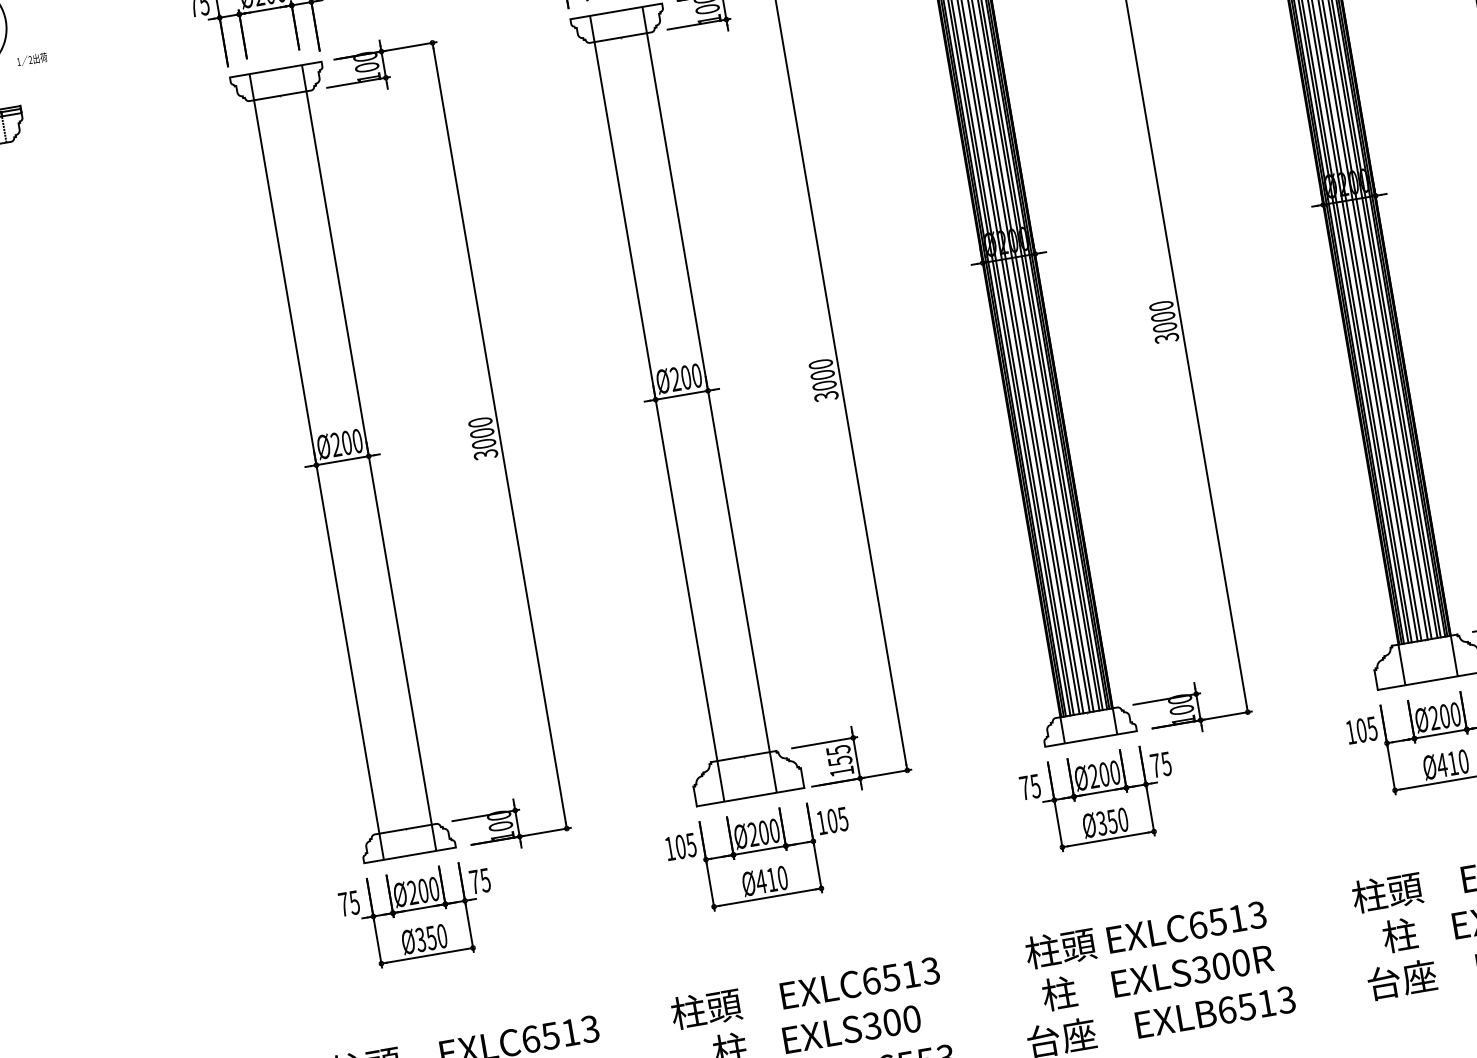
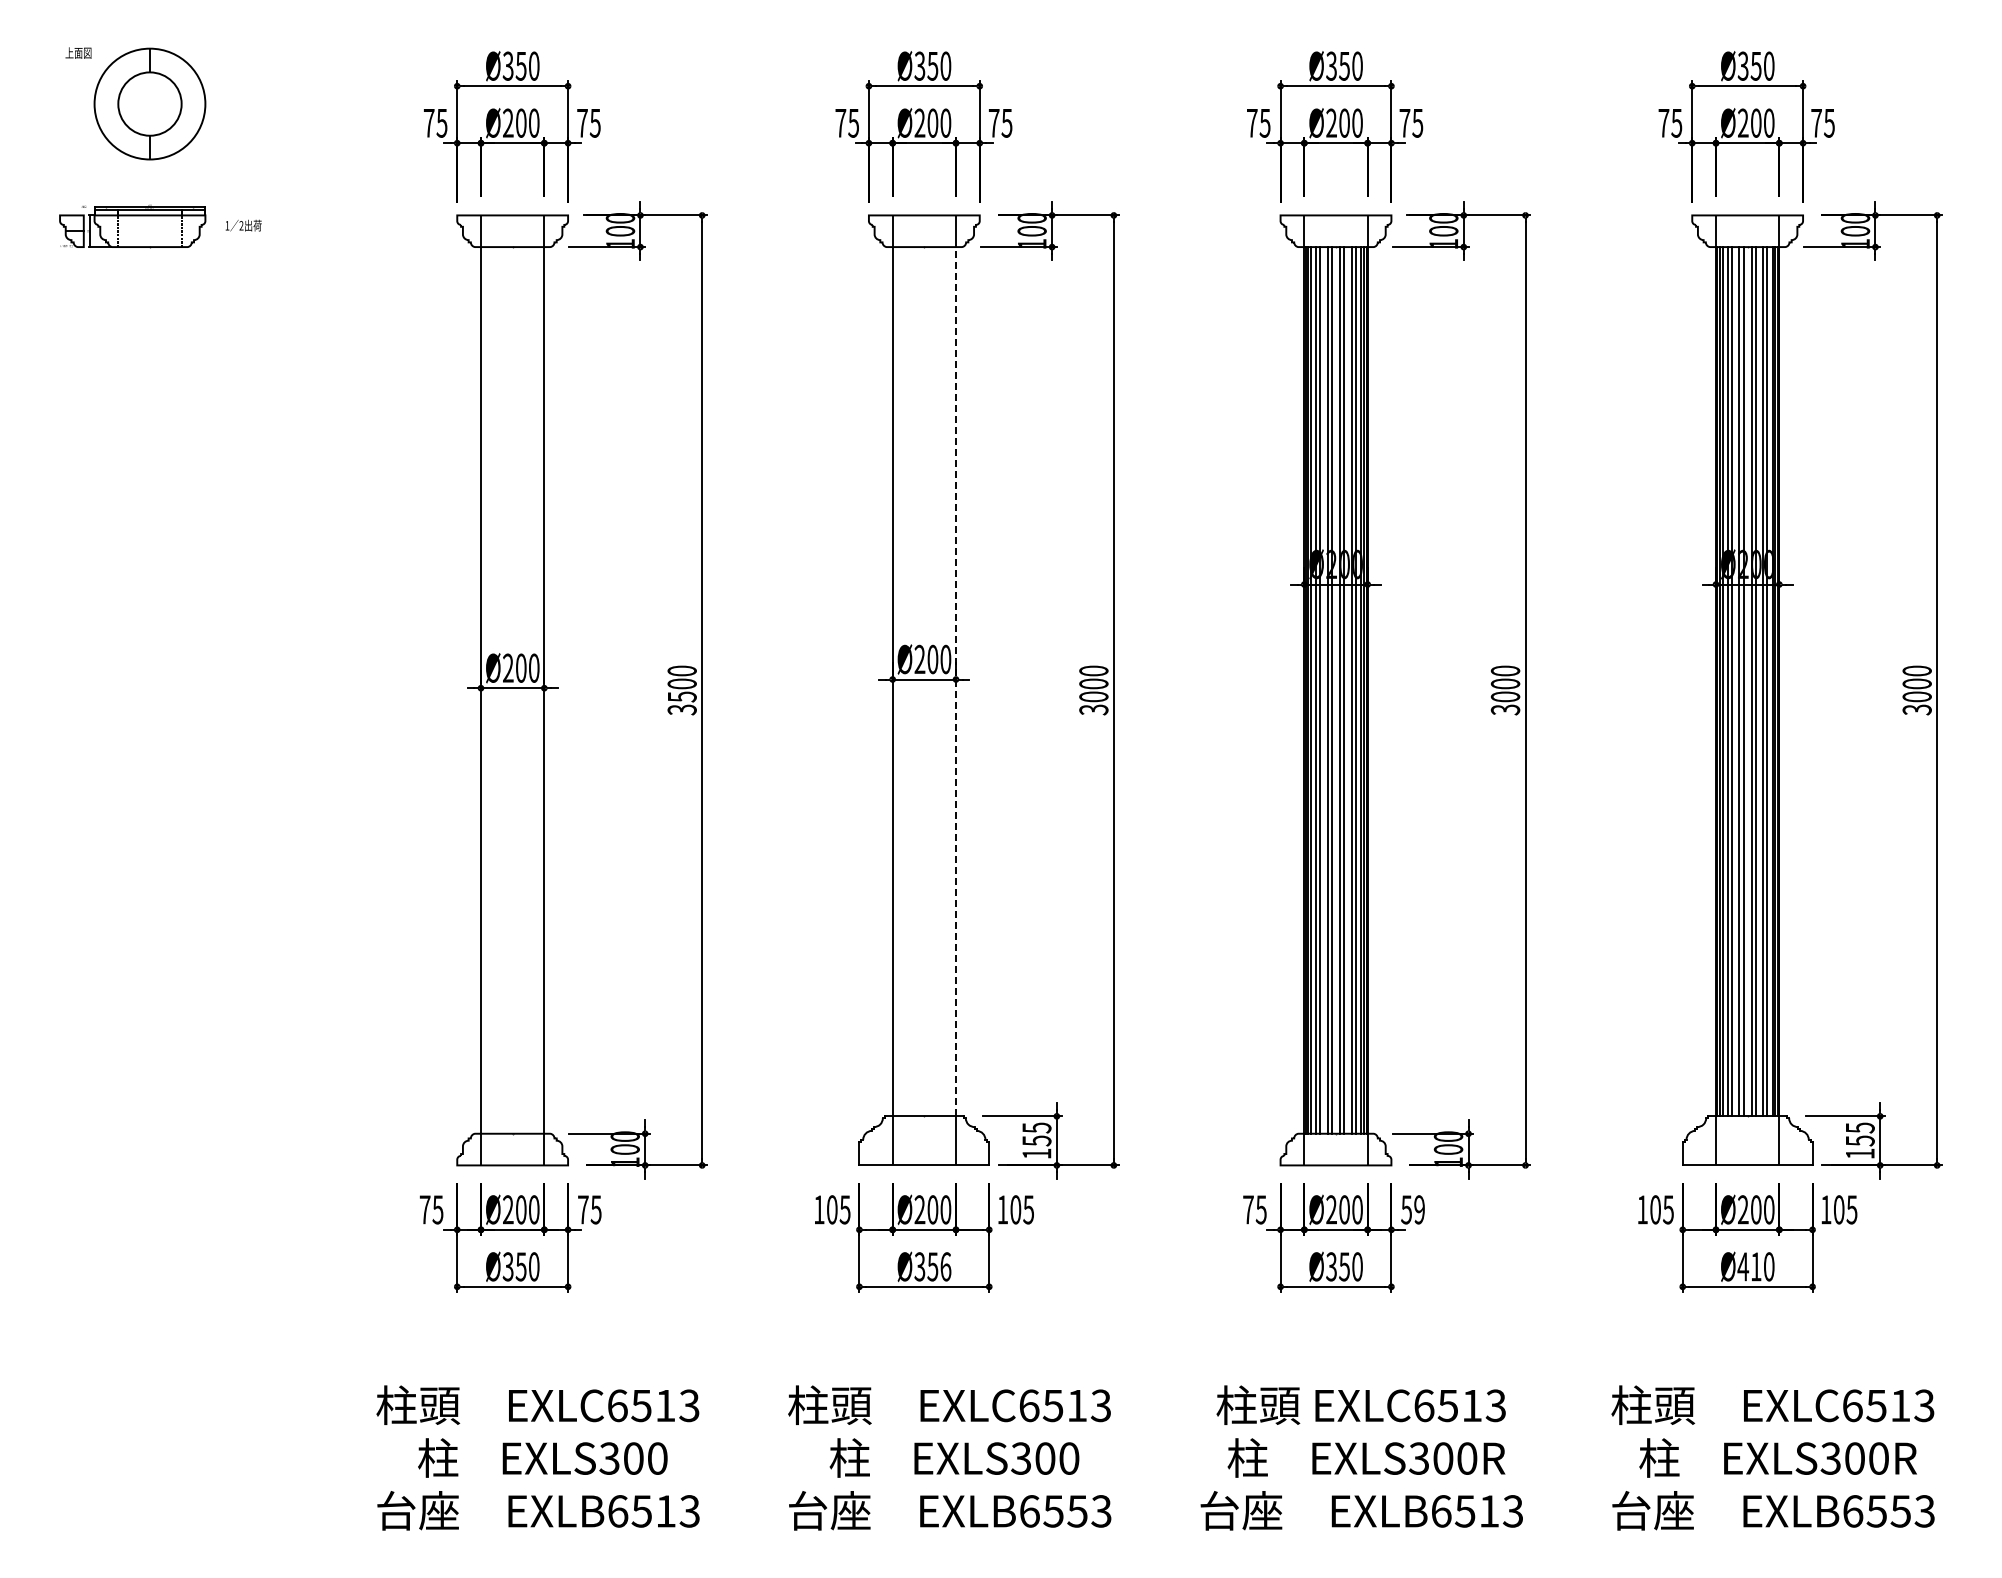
text: (32, 59) -> (243, 225), moved
line: (708, 392) -> (956, 681), solid -> dashed
text: (483, 443) -> (681, 696), 3000 -> 3500
text: (1160, 764) -> (1412, 1209), 75 -> 59
text: (771, 879) -> (932, 1266), Ø410 -> Ø356

